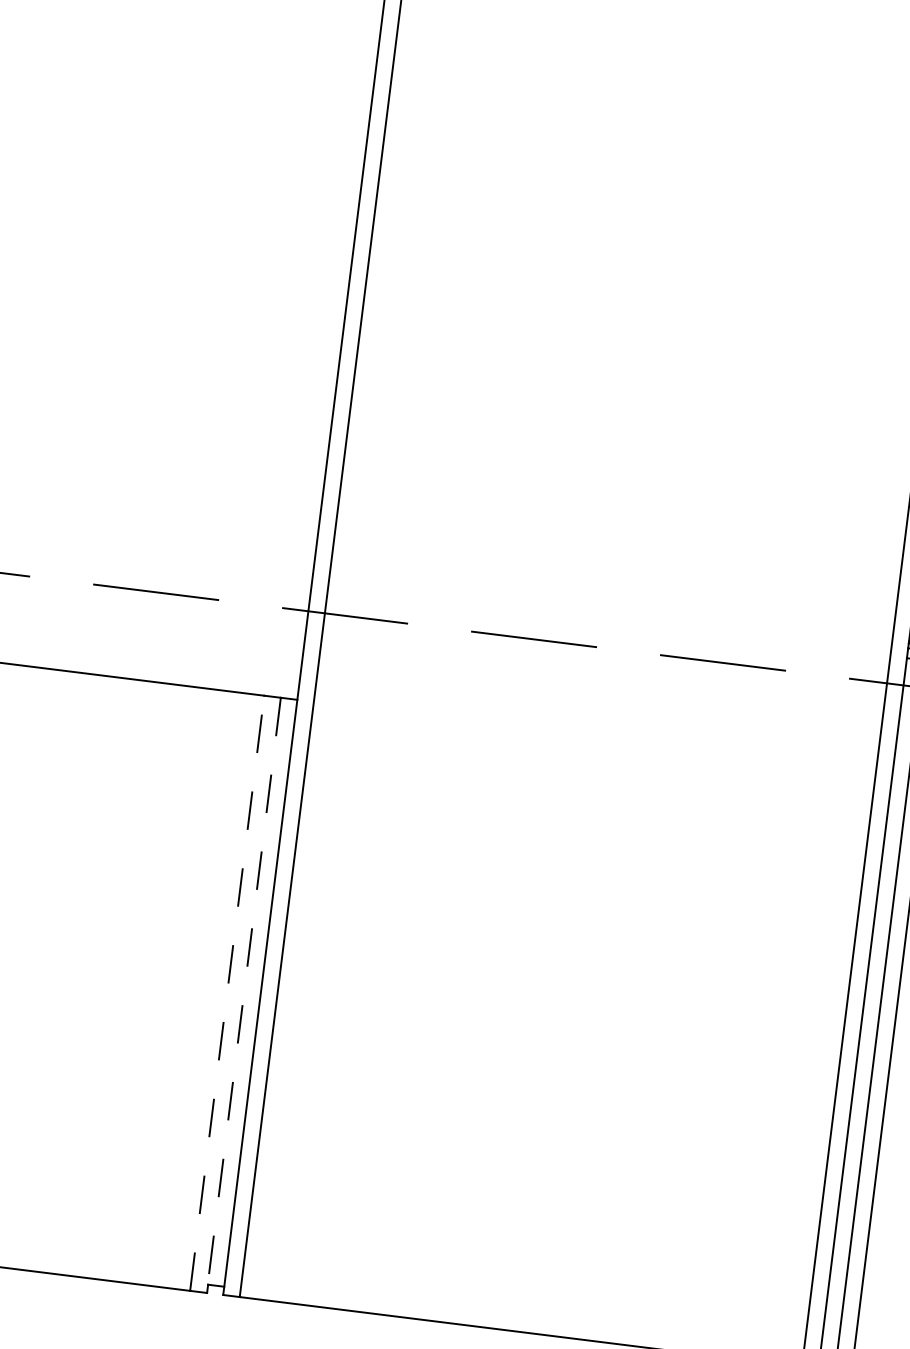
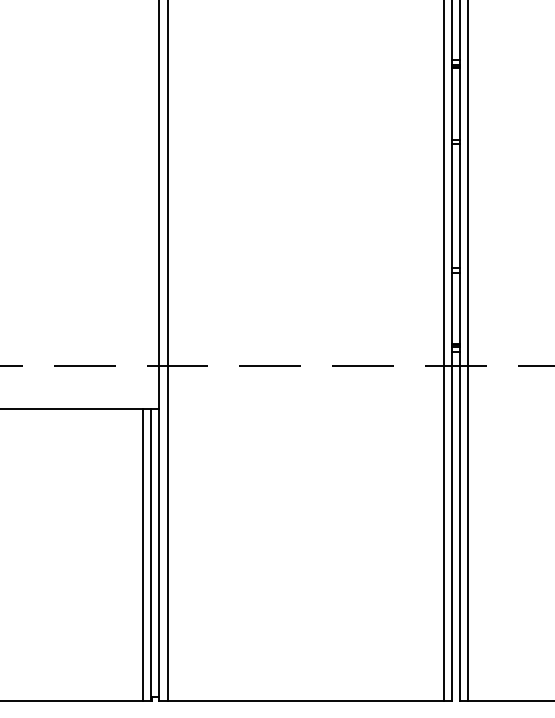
line: (228, 992) -> (143, 554), dashed -> solid
line: (244, 996) -> (151, 555), dashed -> solid

